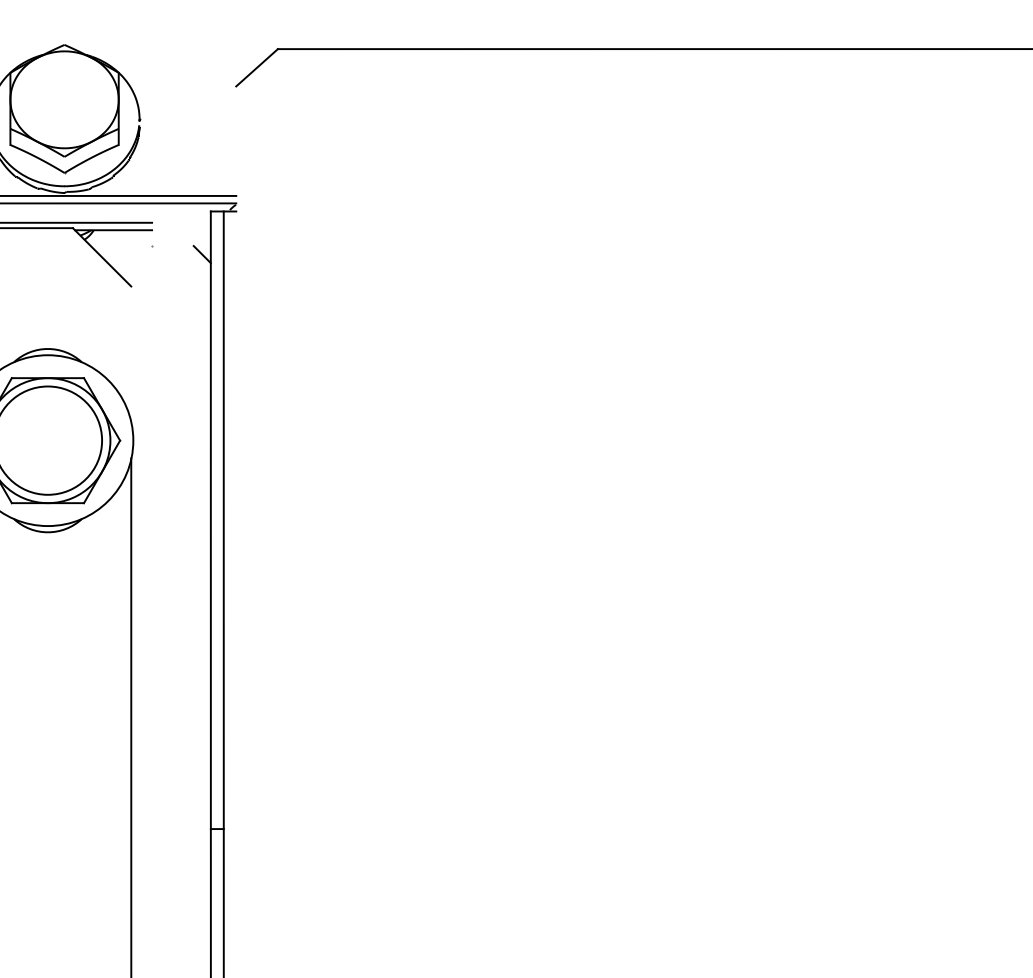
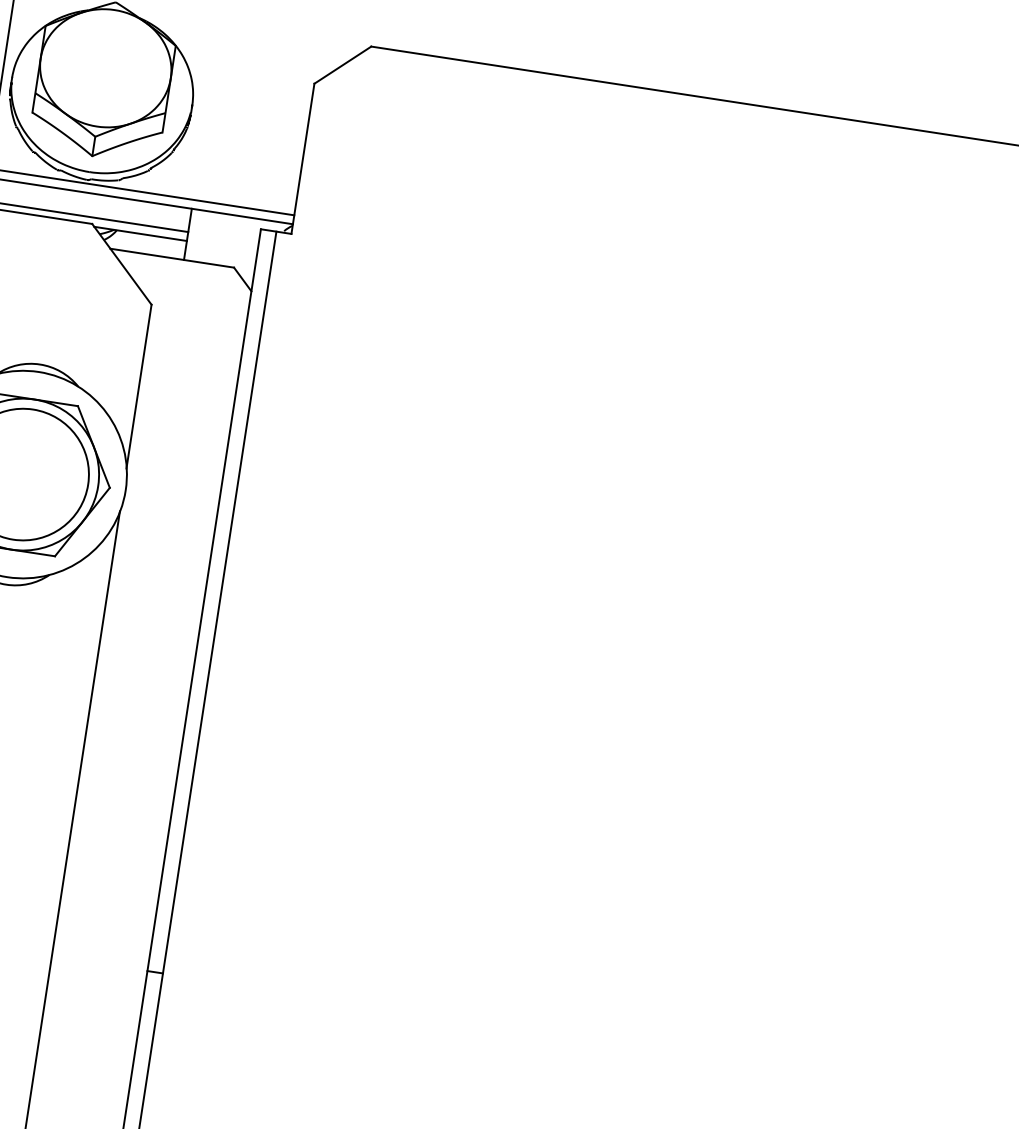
line: (236, 148) -> (303, 158), added
line: (141, 246) -> (171, 258), added
line: (131, 354) -> (139, 386), added

